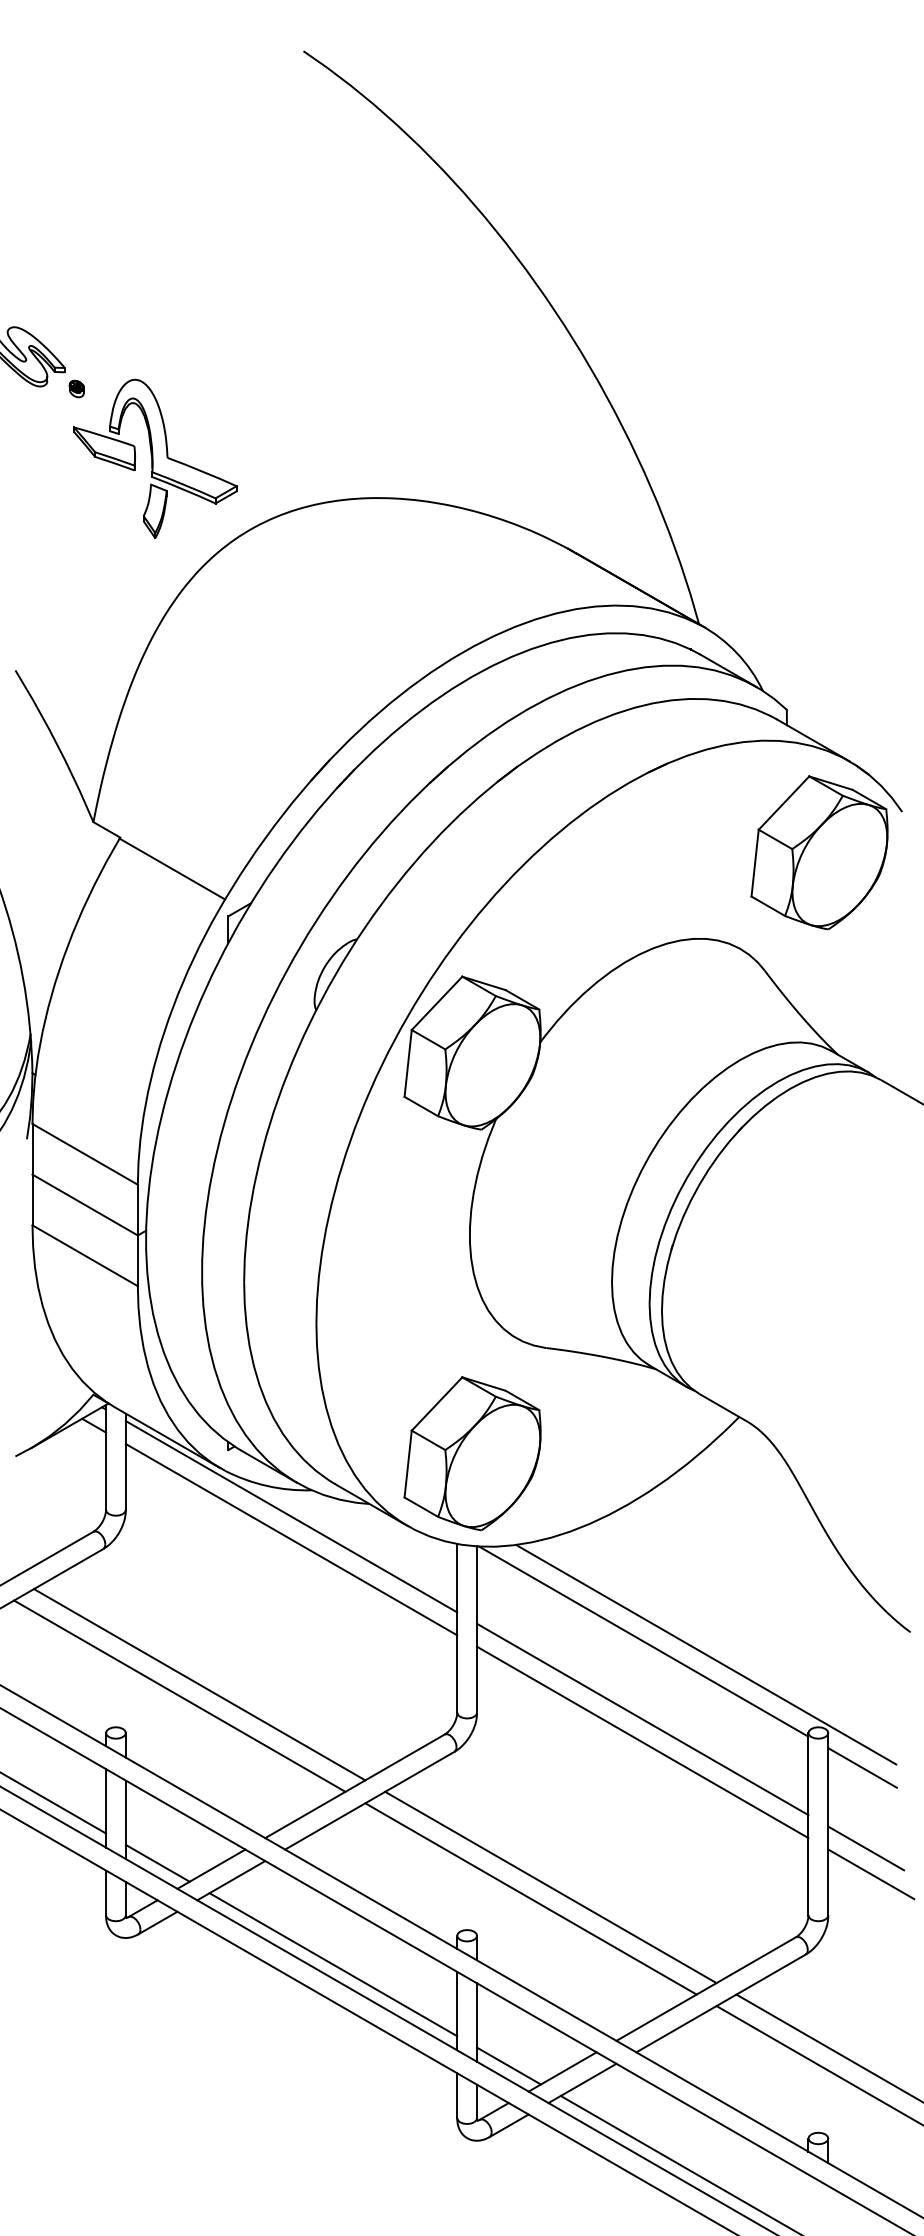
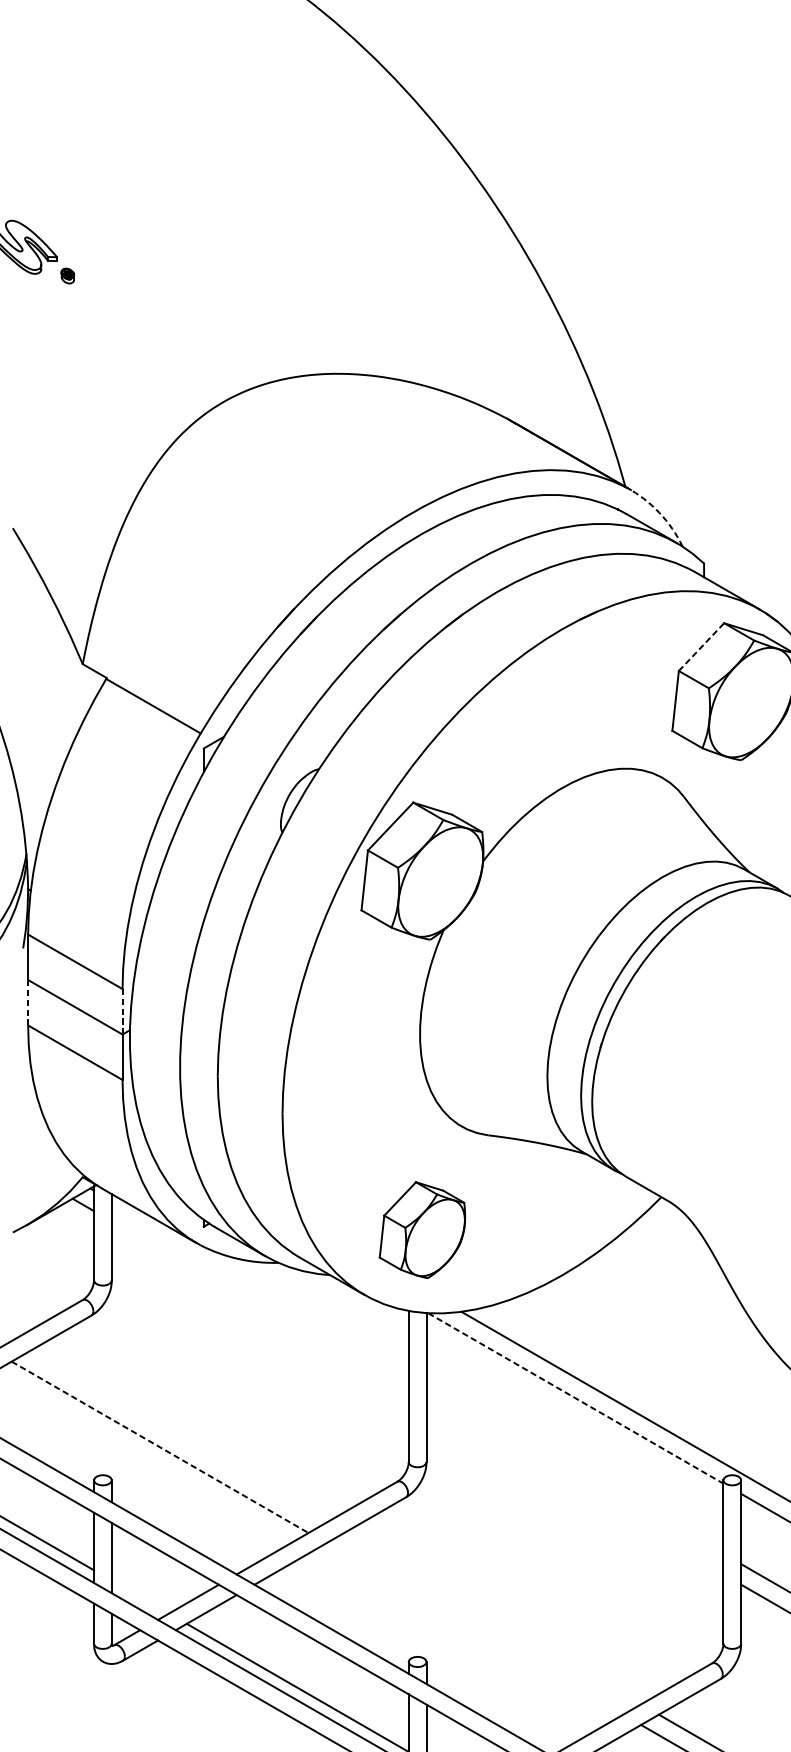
part: (155, 458) -> (138, 338), removed
arc: (736, 653) -> (658, 513), solid -> dashed
line: (784, 803) -> (701, 647), solid -> dashed
line: (32, 1200) -> (28, 1003), solid -> dashed
line: (137, 1209) -> (122, 1011), solid -> dashed
part: (472, 1453) -> (422, 1229), size x0.7
line: (291, 1516) -> (260, 1286), removed
line: (291, 1539) -> (260, 1306), removed
line: (644, 1641) -> (576, 1398), solid -> dashed
line: (199, 1684) -> (177, 1436), removed
line: (180, 1696) -> (160, 1447), solid -> dashed
line: (642, 1719) -> (574, 1468), removed
line: (642, 1742) -> (574, 1488), removed
line: (157, 1862) -> (140, 1596), removed
line: (550, 1887) -> (492, 1618), removed
line: (530, 1898) -> (474, 1628), removed

